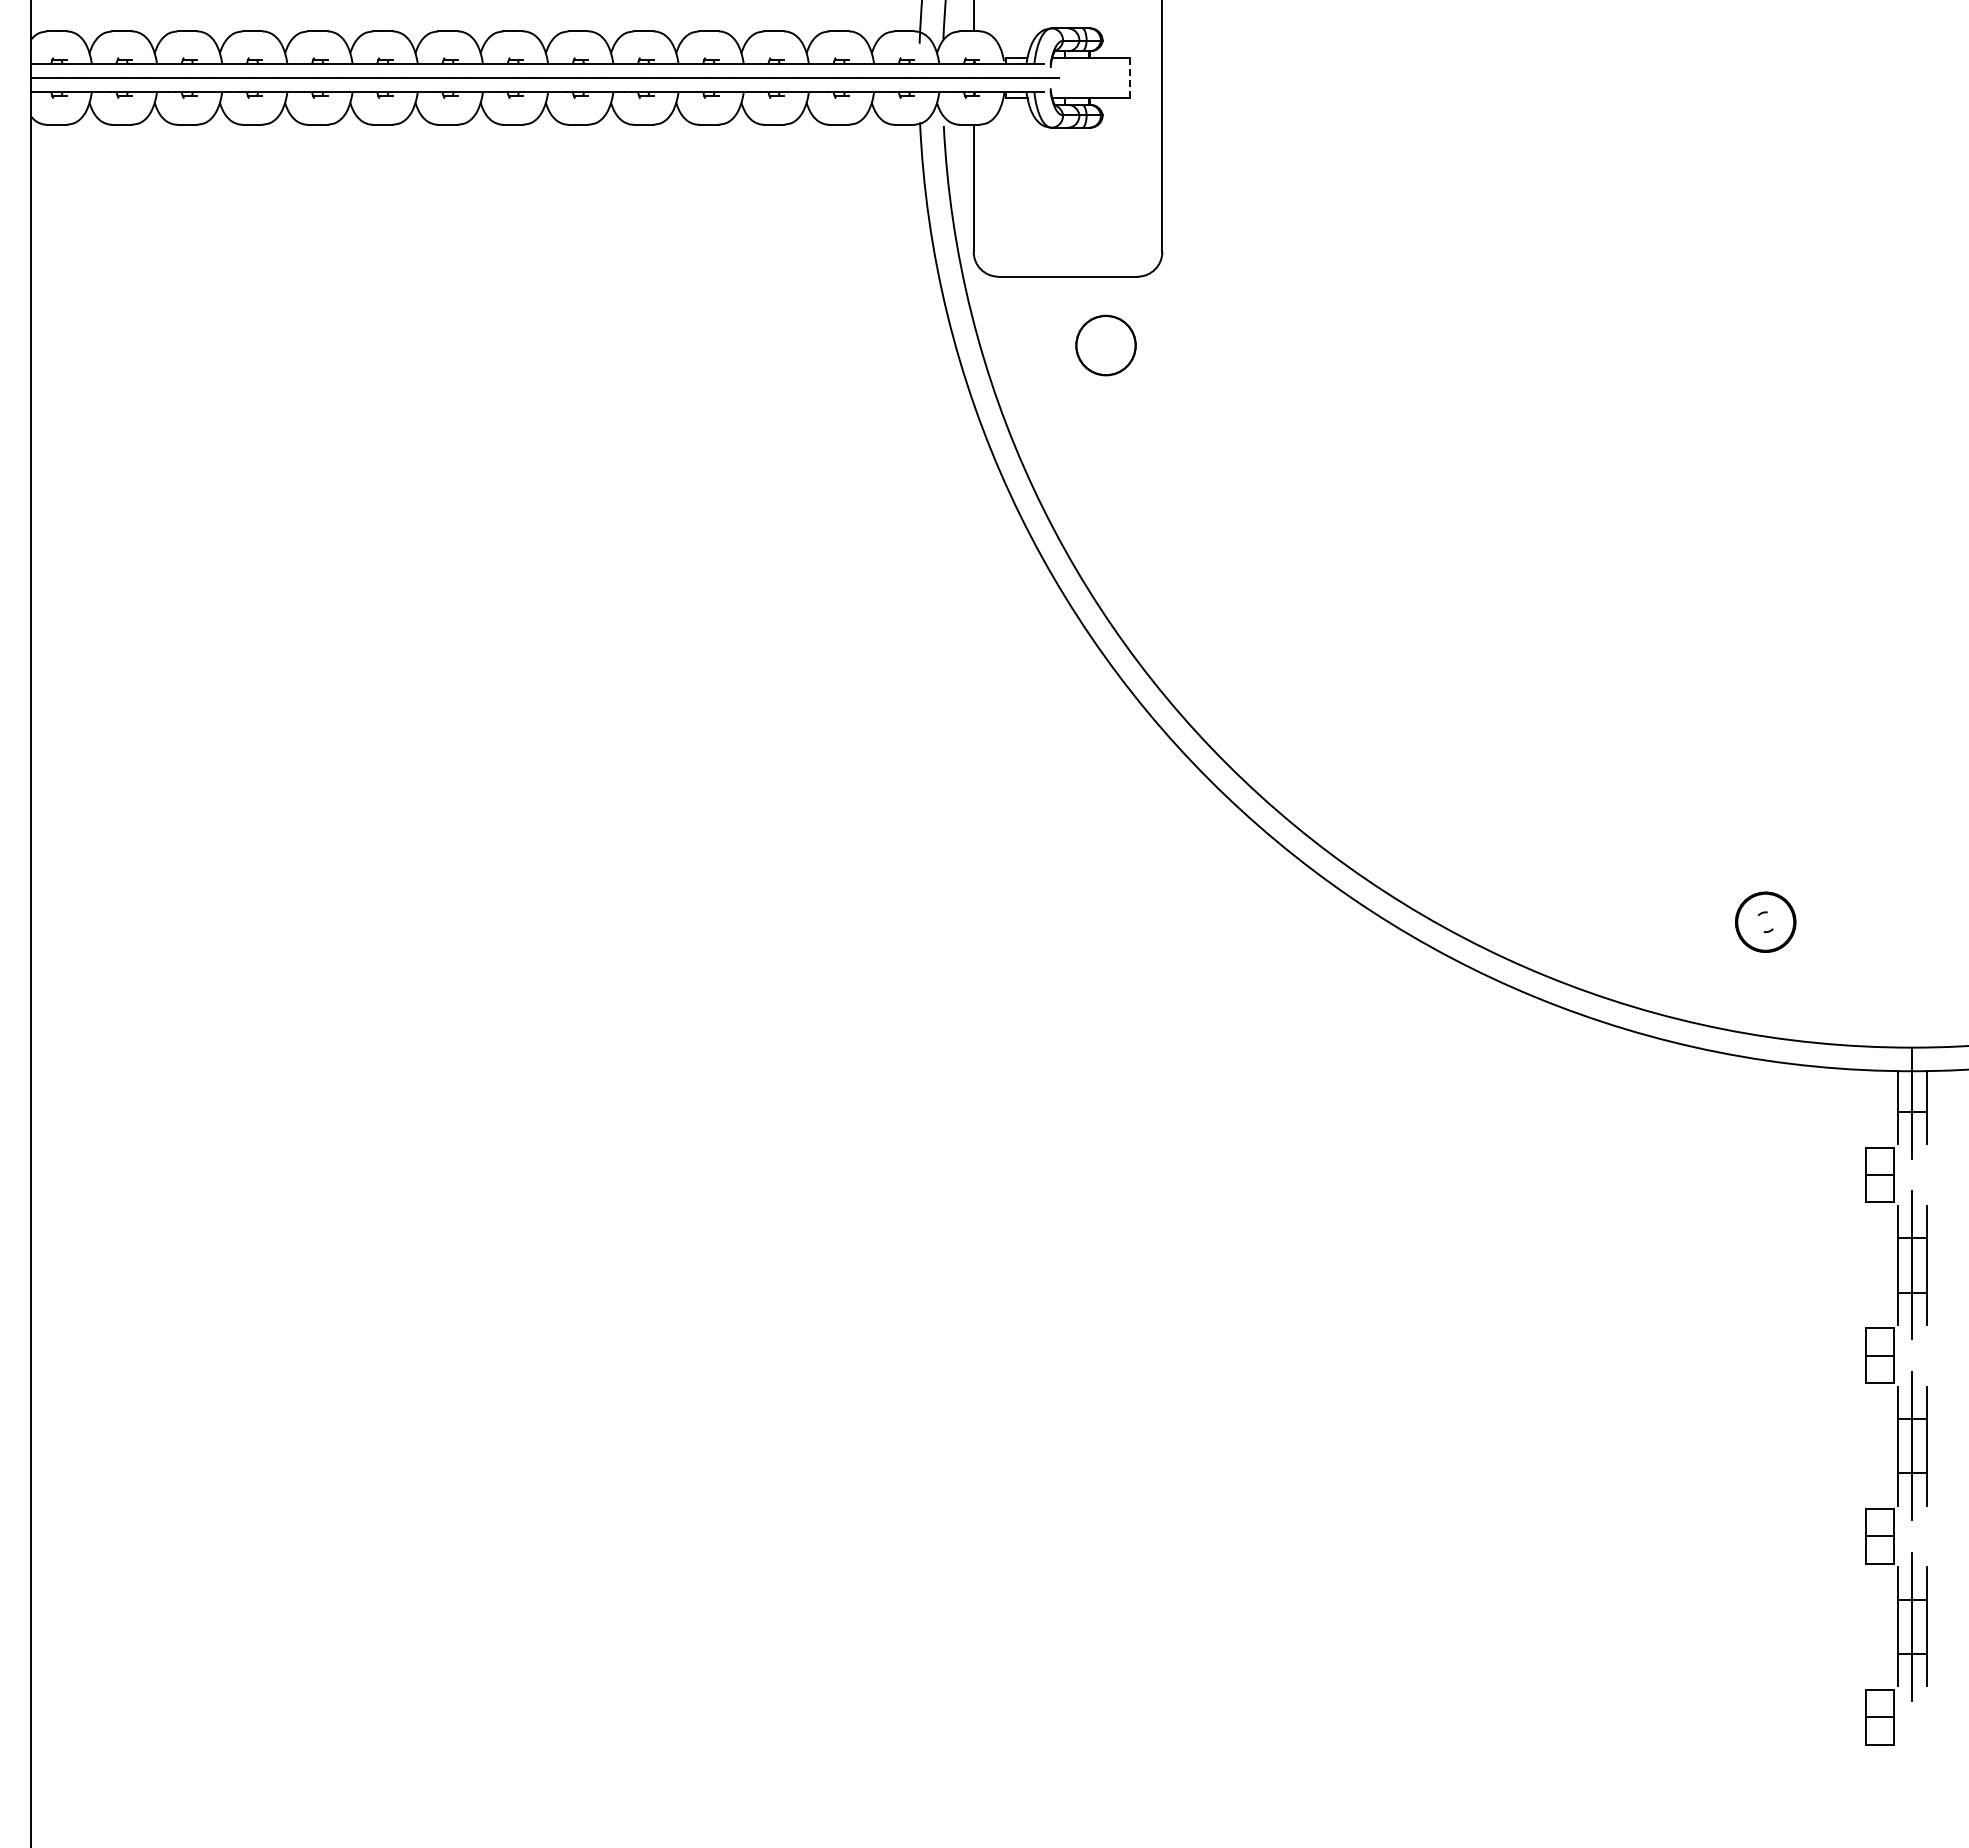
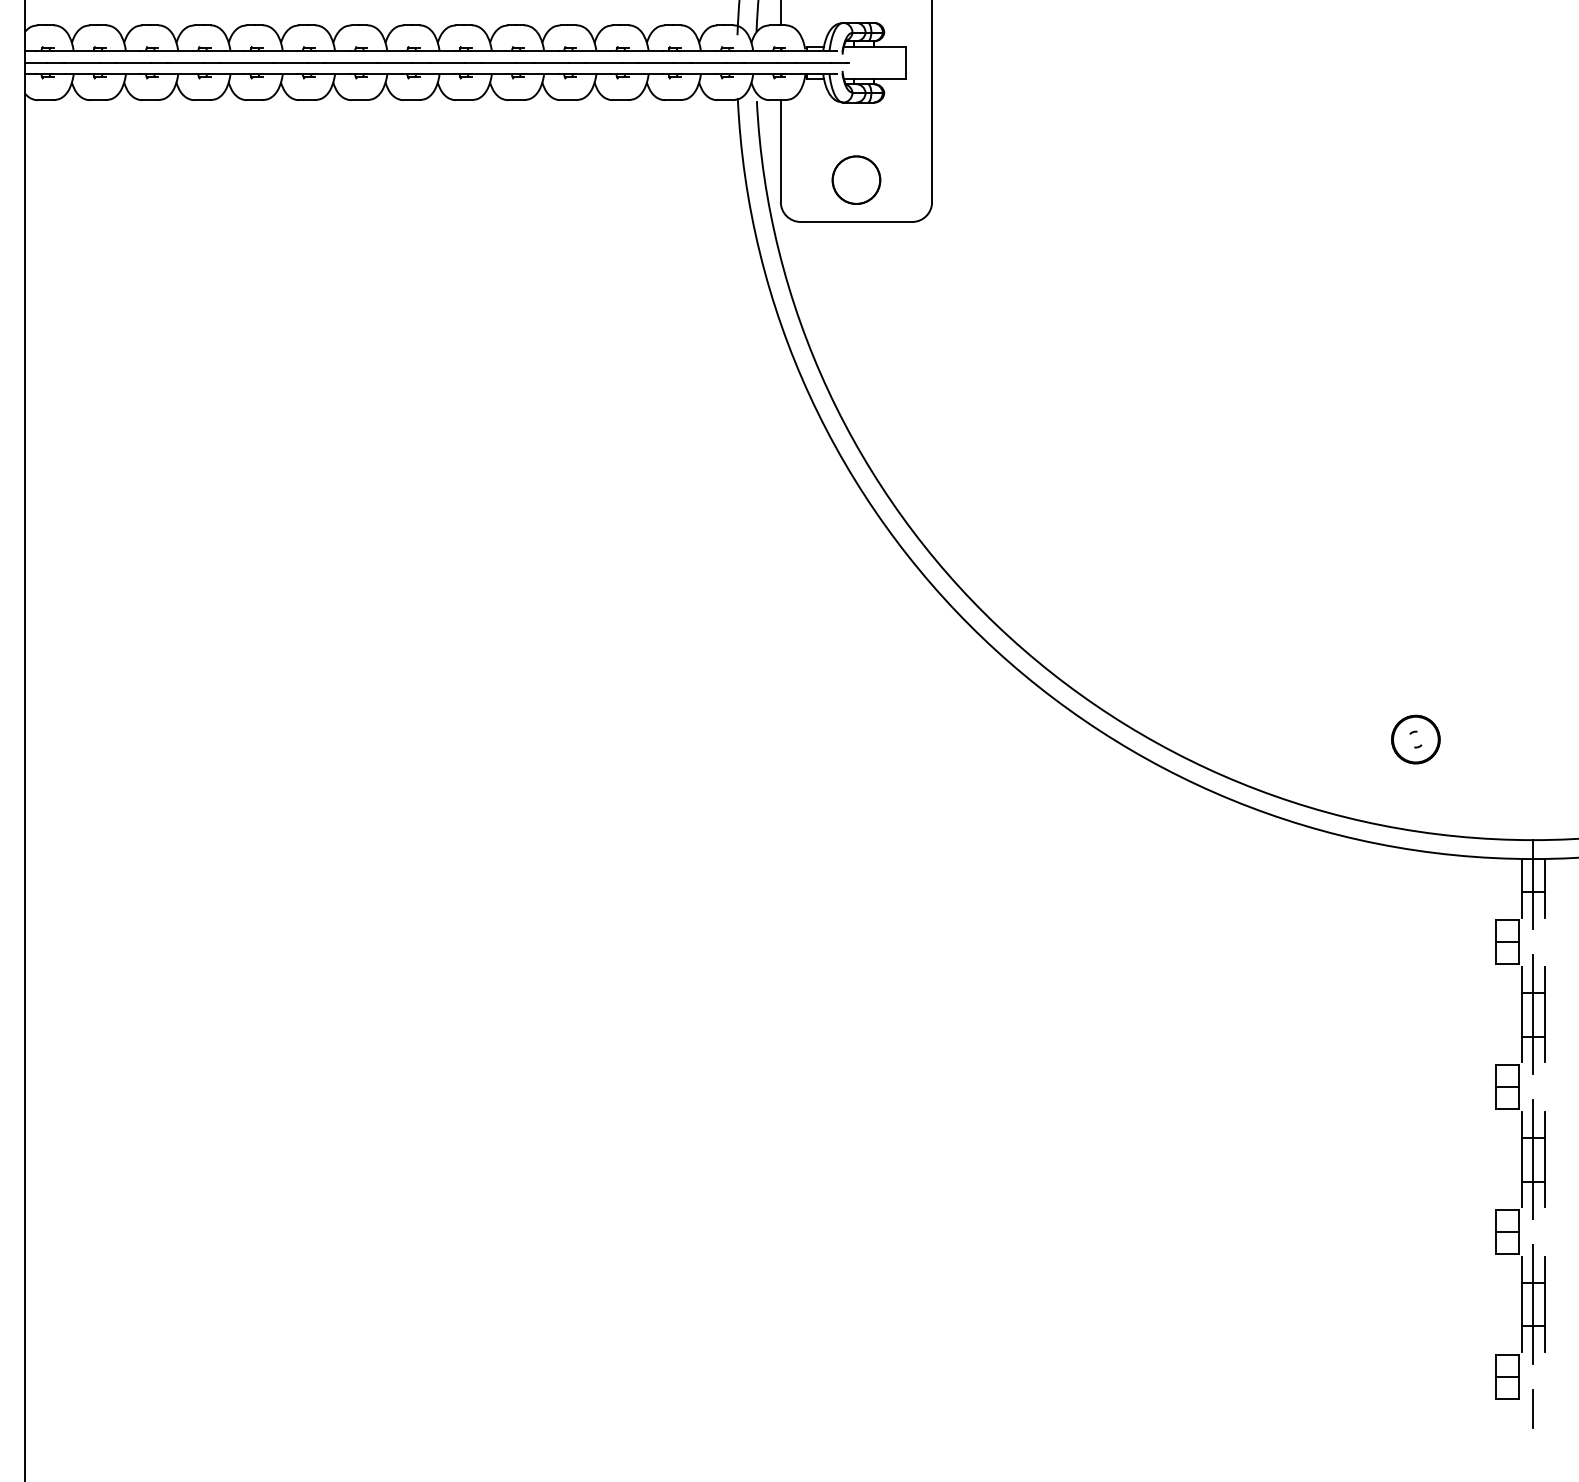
line: (1130, 78) -> (906, 63), dashed -> solid
part: (1105, 345) -> (856, 180), moved
line: (1911, 1756) -> (1532, 1408), added

